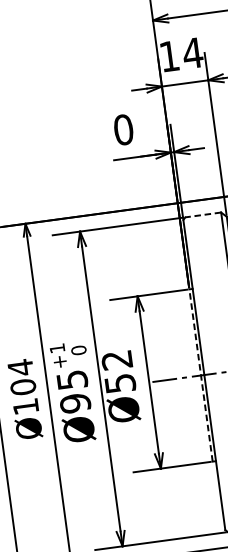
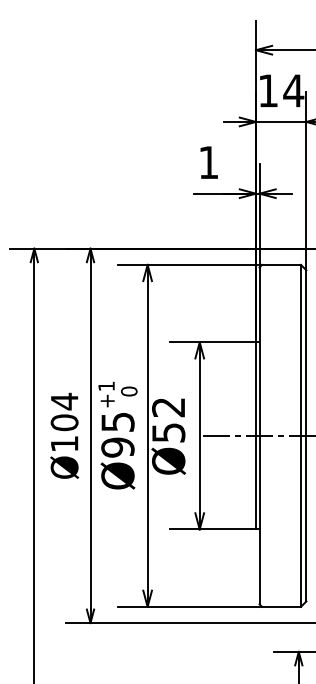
text: (123, 129) -> (208, 162), 0 -> 1
line: (203, 214) -> (281, 264), dashed -> solid
line: (200, 375) -> (255, 435), dashed -> solid

